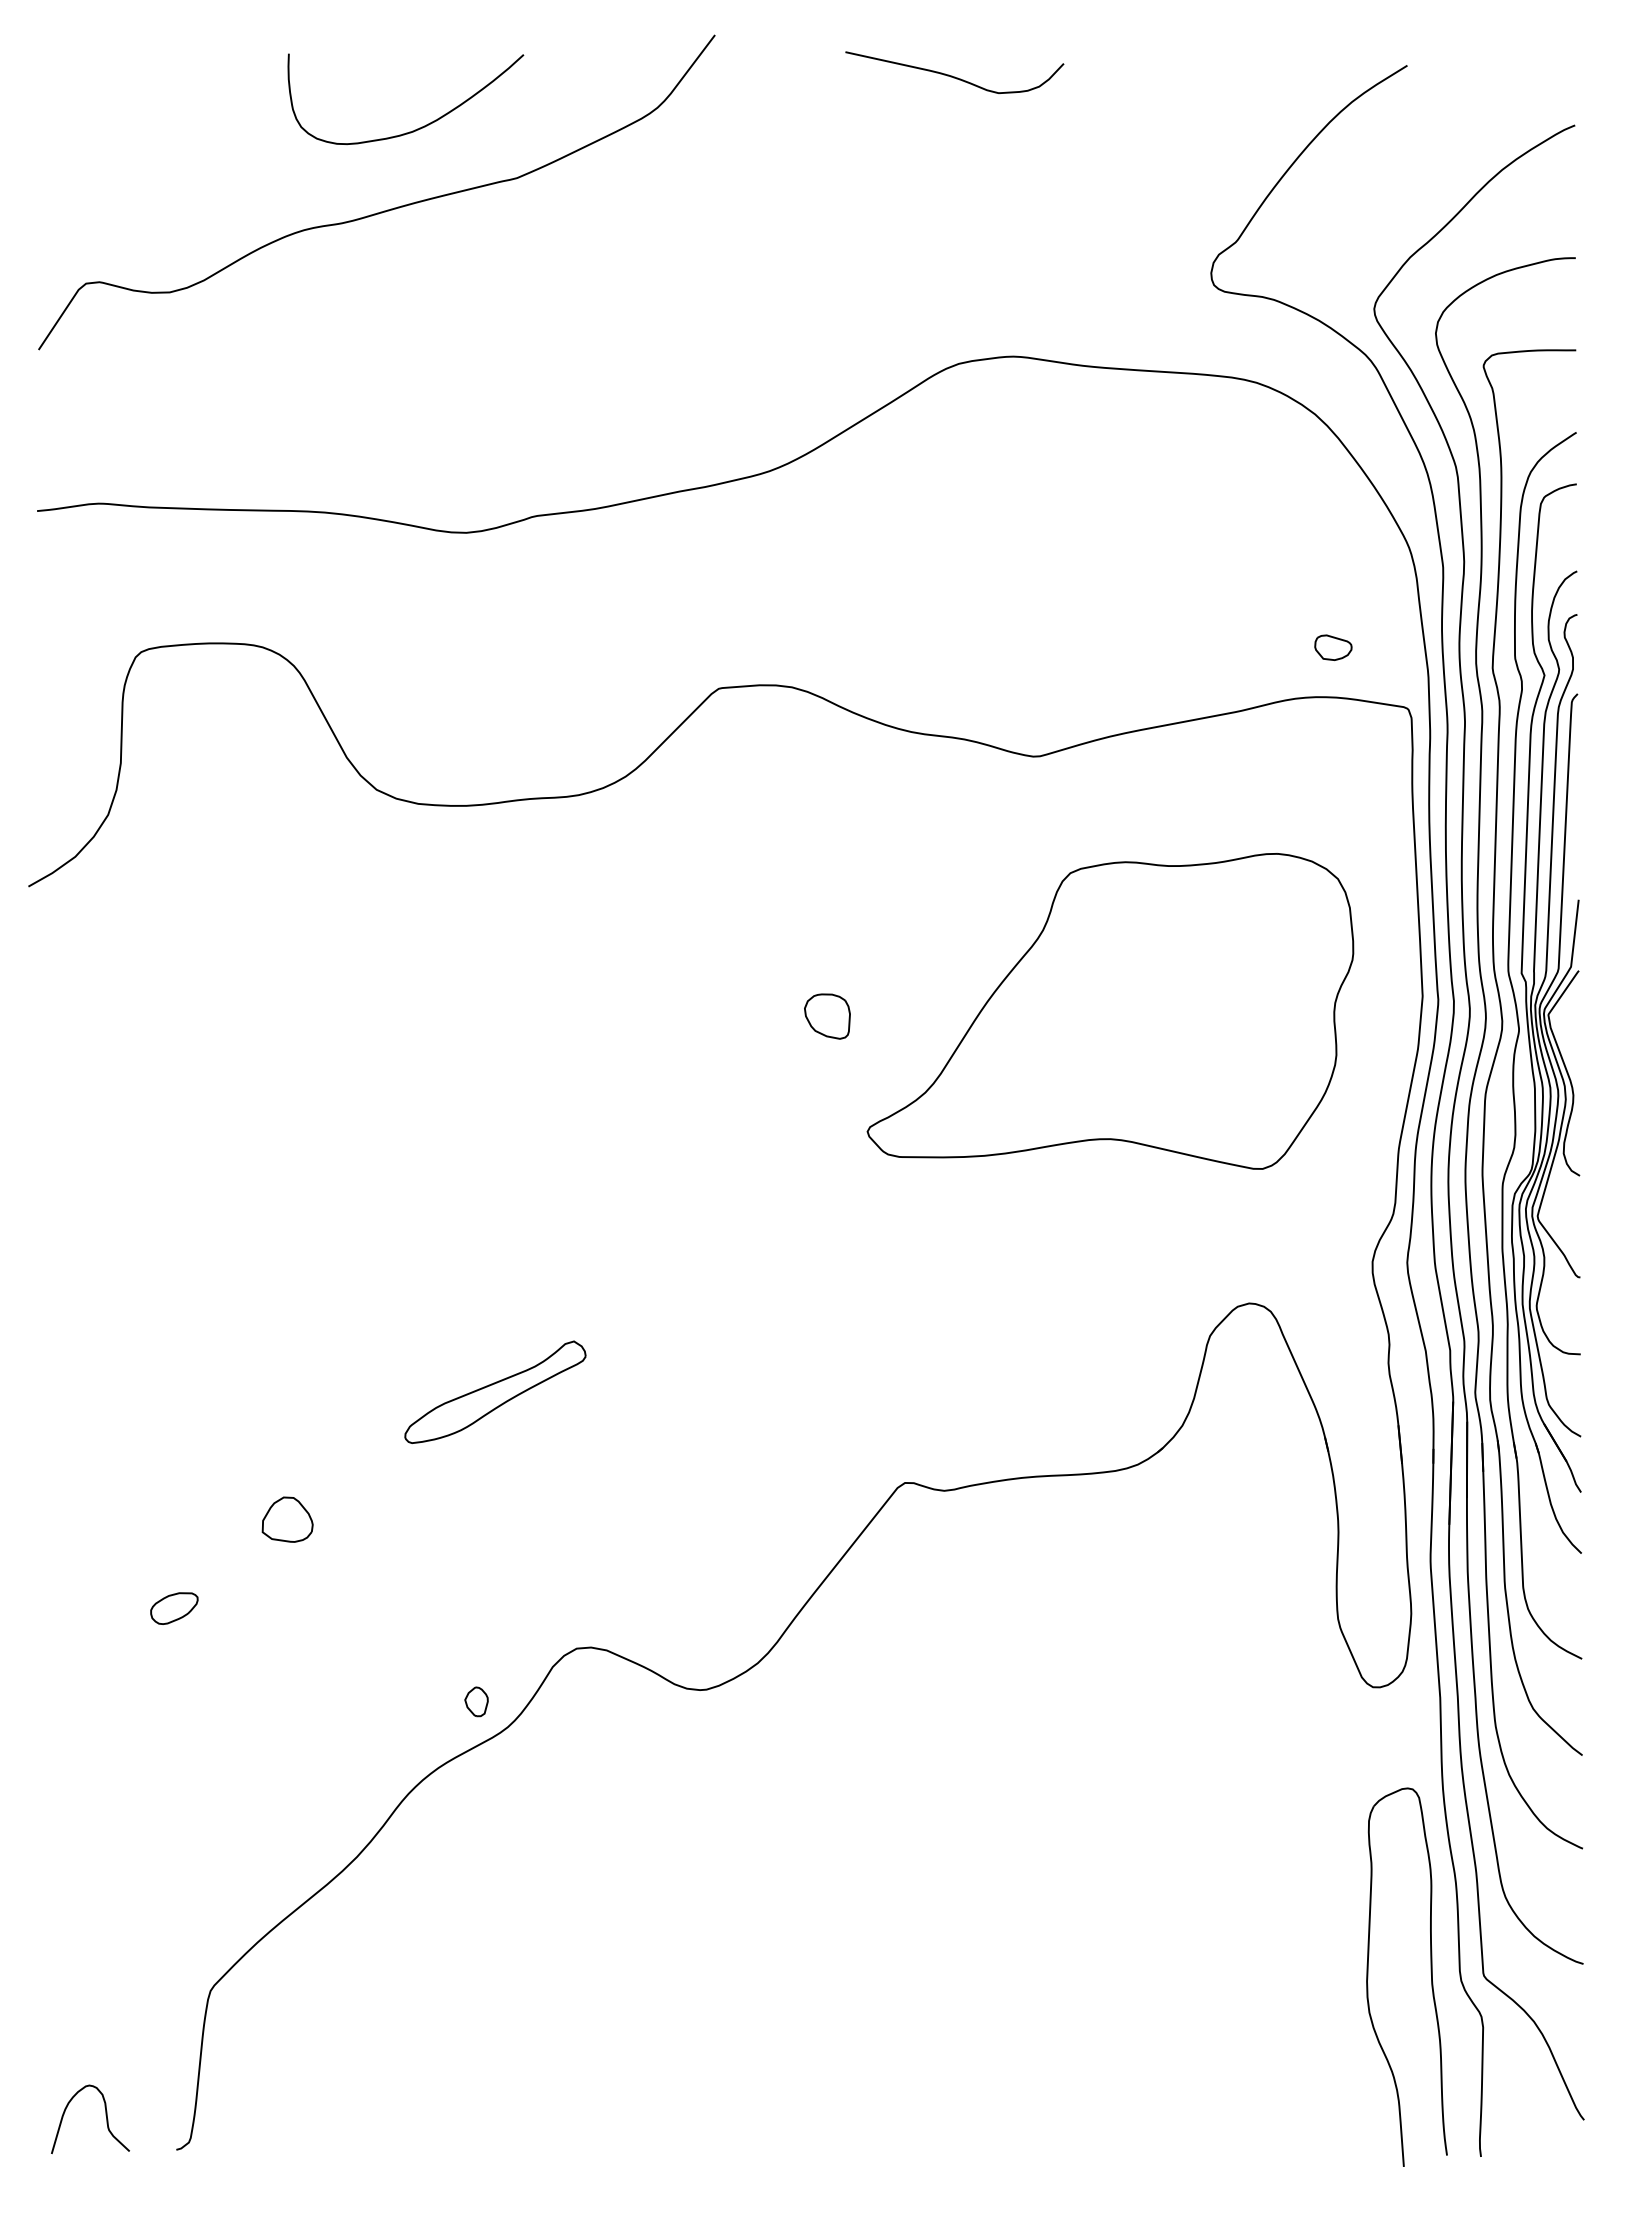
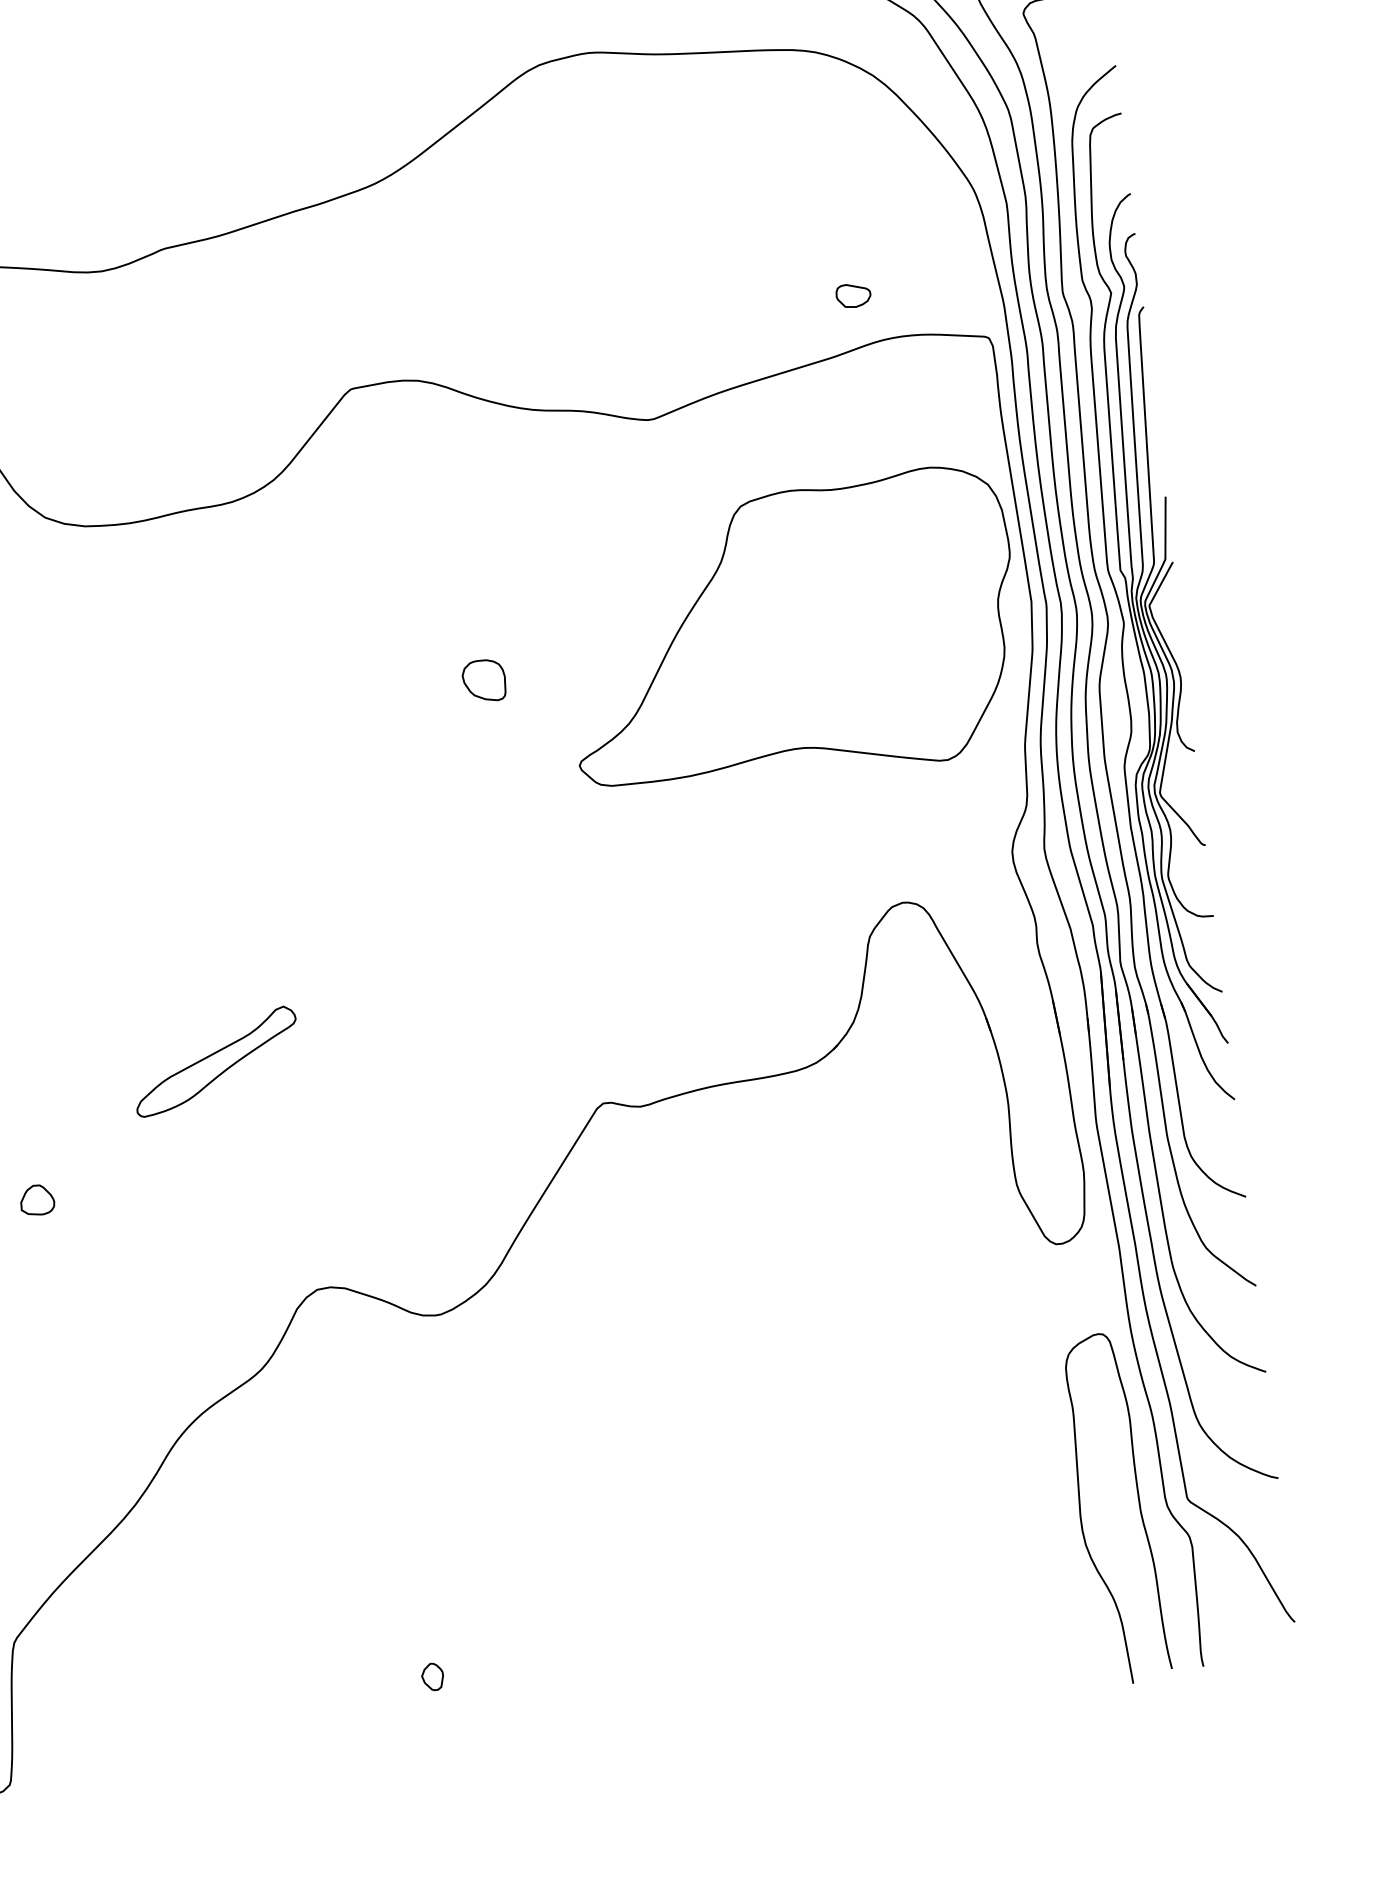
part: (1333, 647) -> (853, 295), moved
part: (1110, 1011) -> (791, 630), moved
part: (287, 1519) -> (37, 1200), size x0.71
part: (476, 1701) -> (432, 1676), moved

